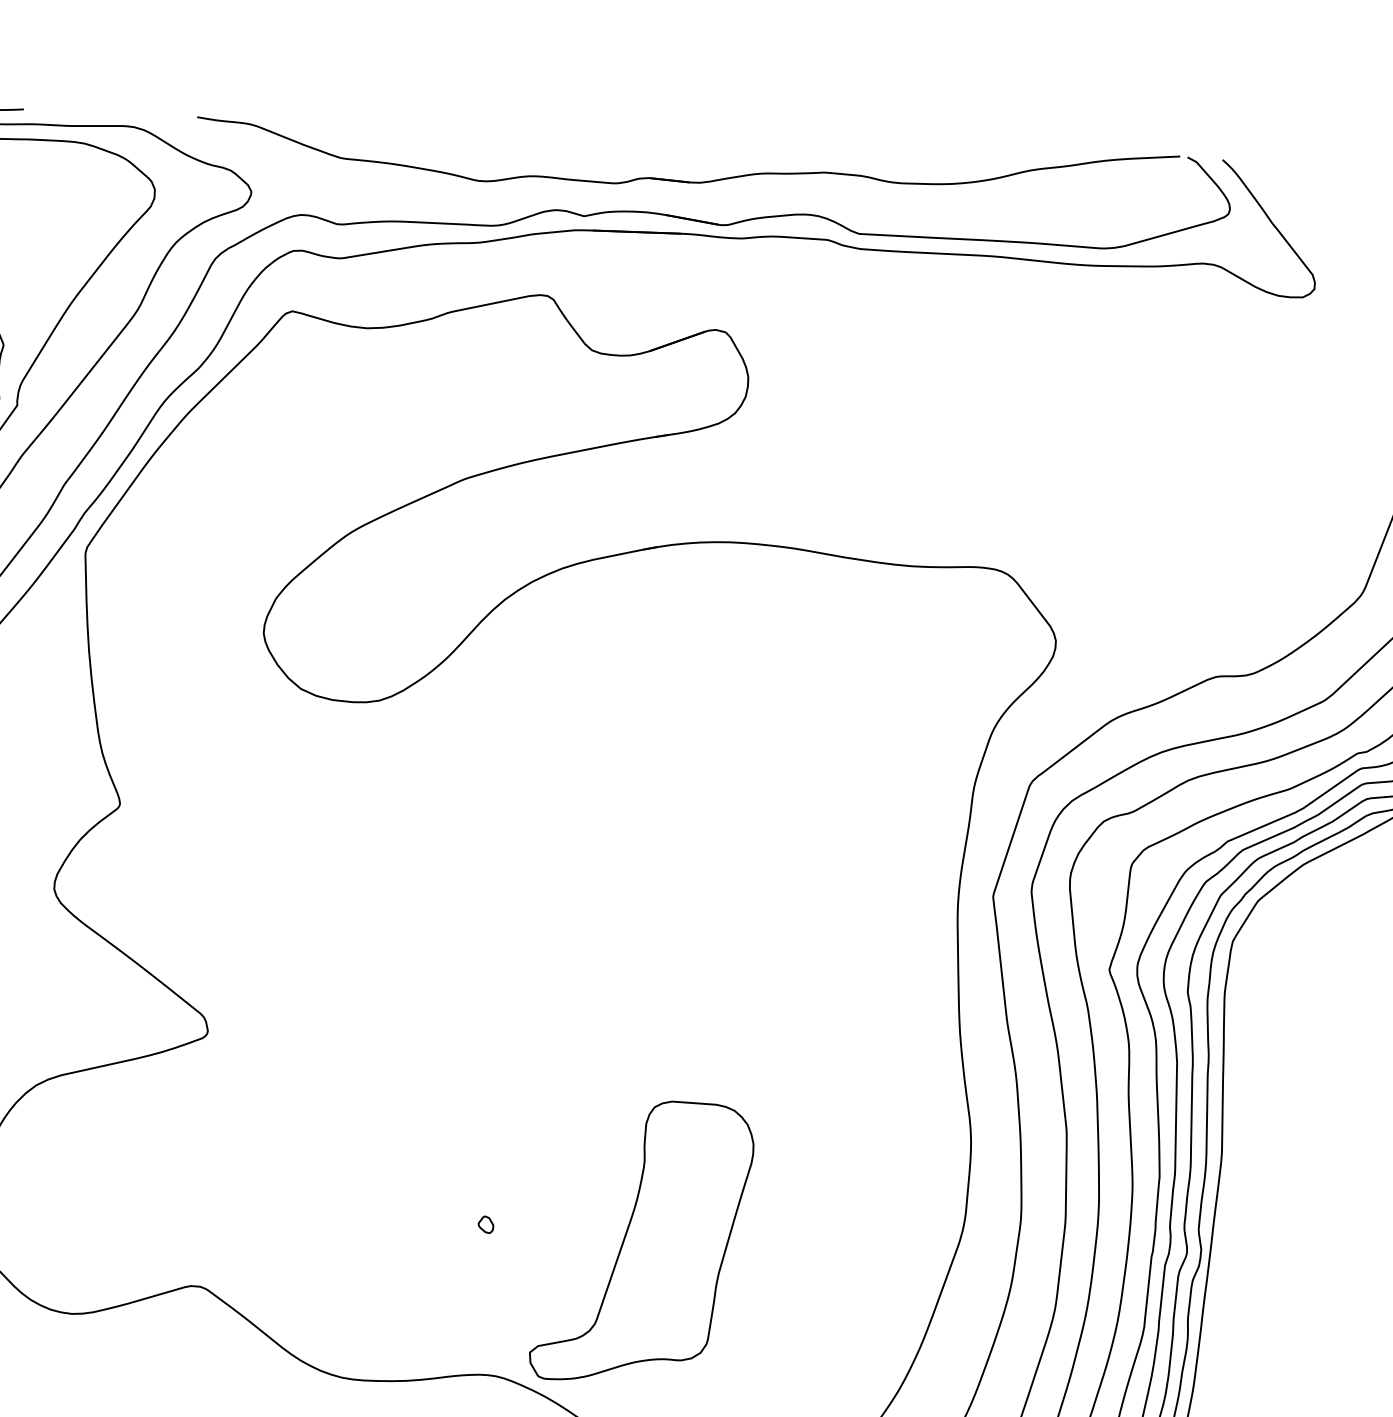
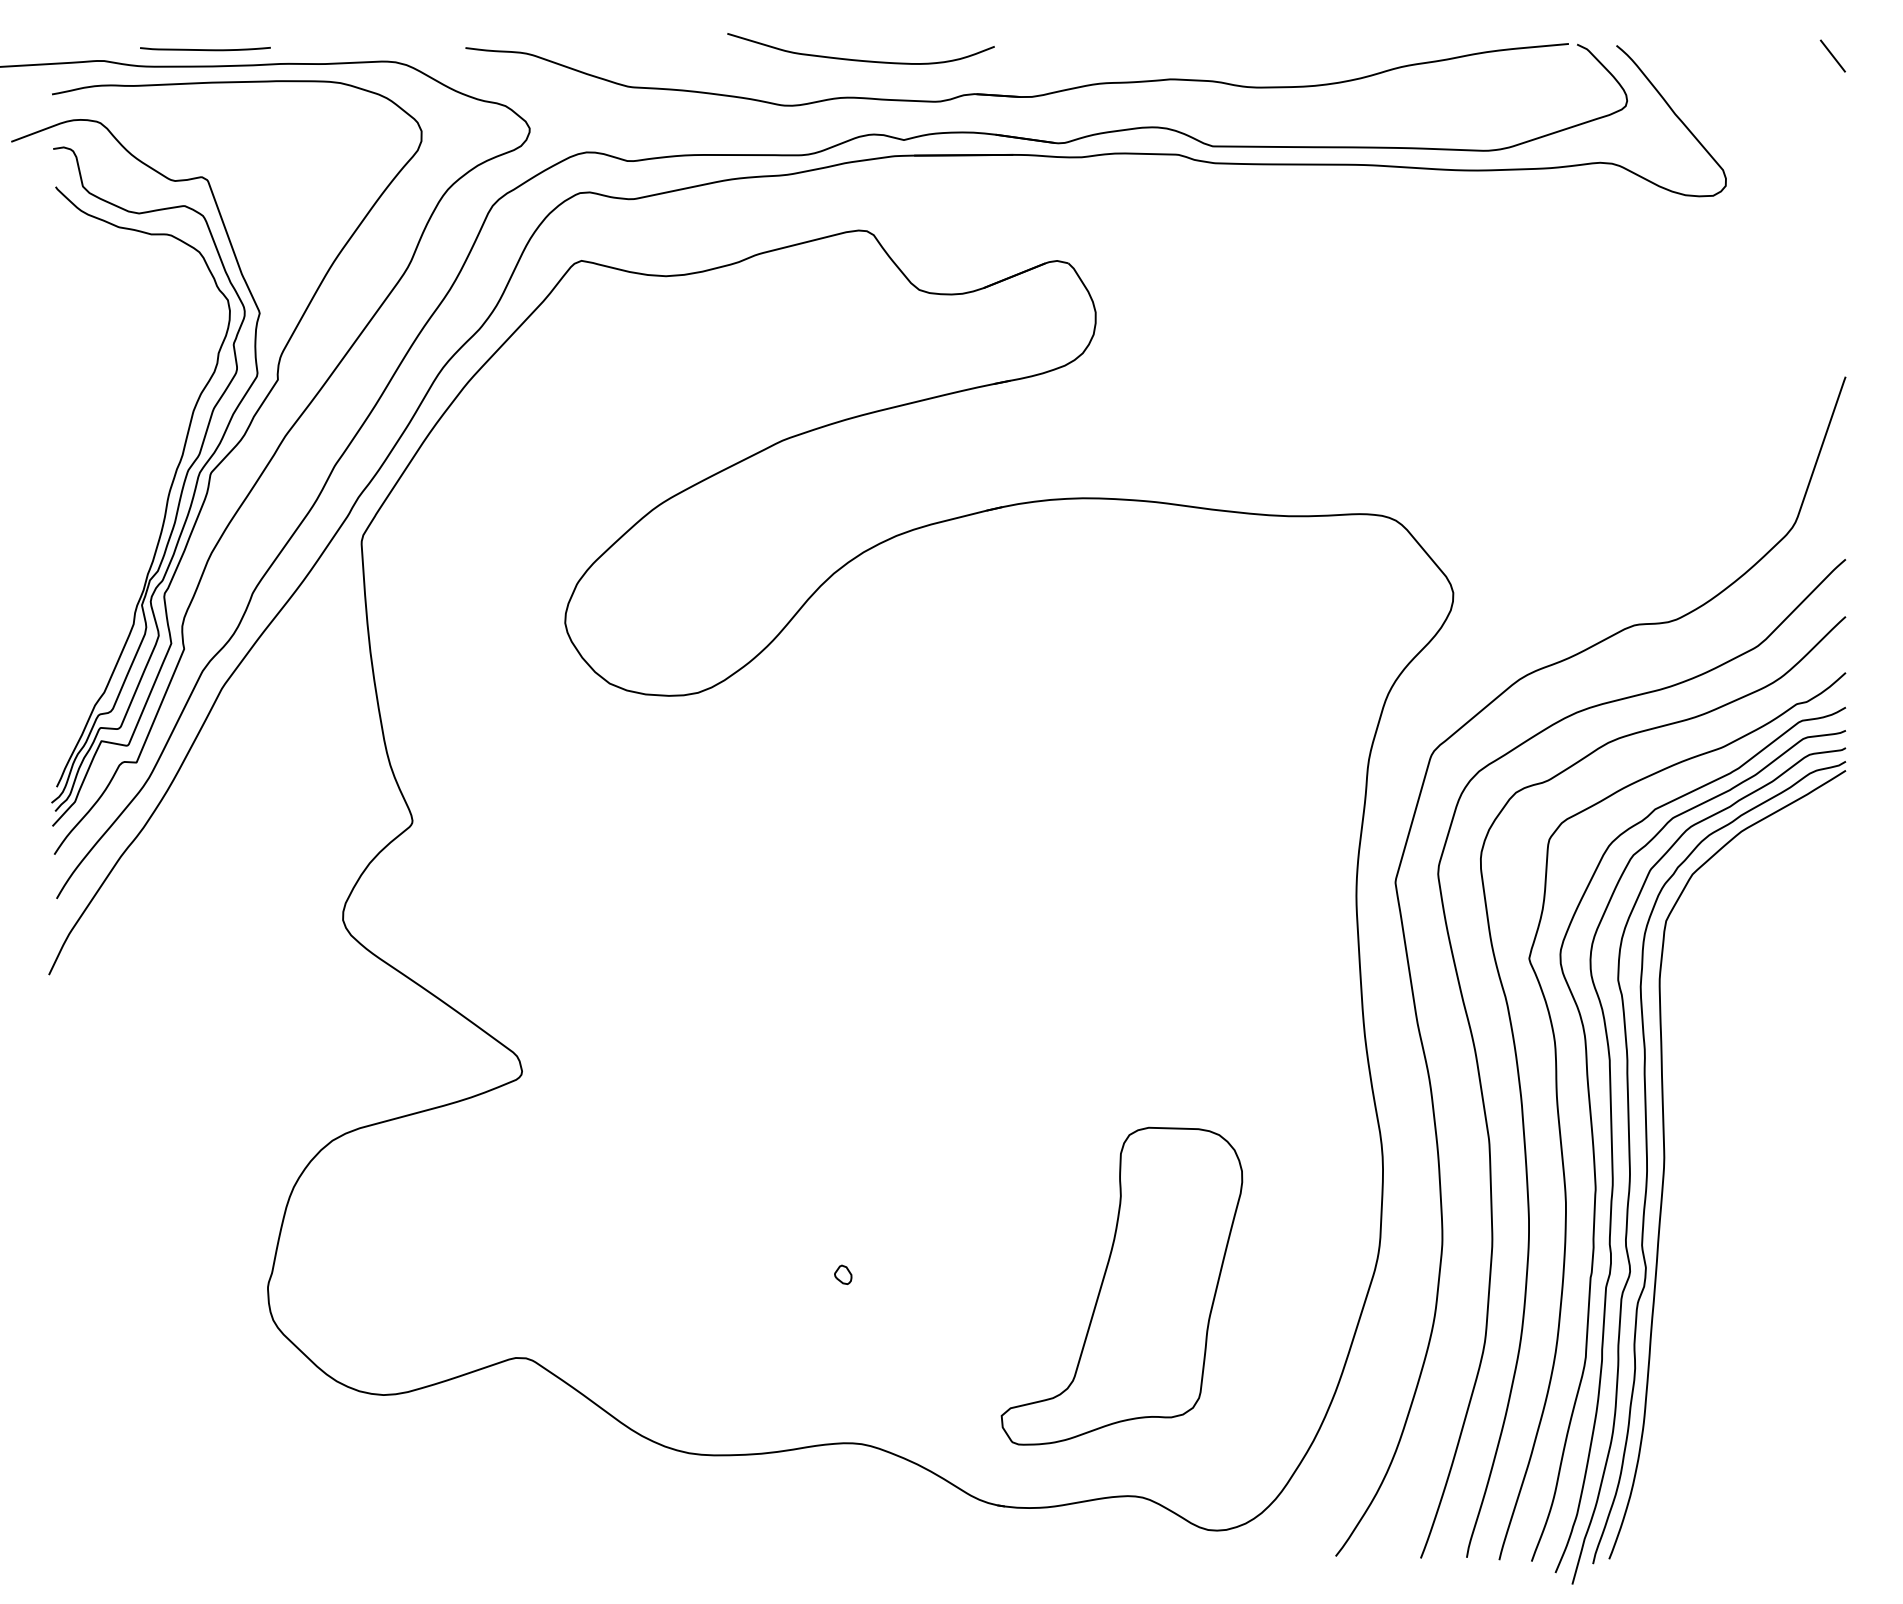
curve: (548, 142) -> (860, 59), added
part: (641, 1241) -> (1121, 1285), moved

